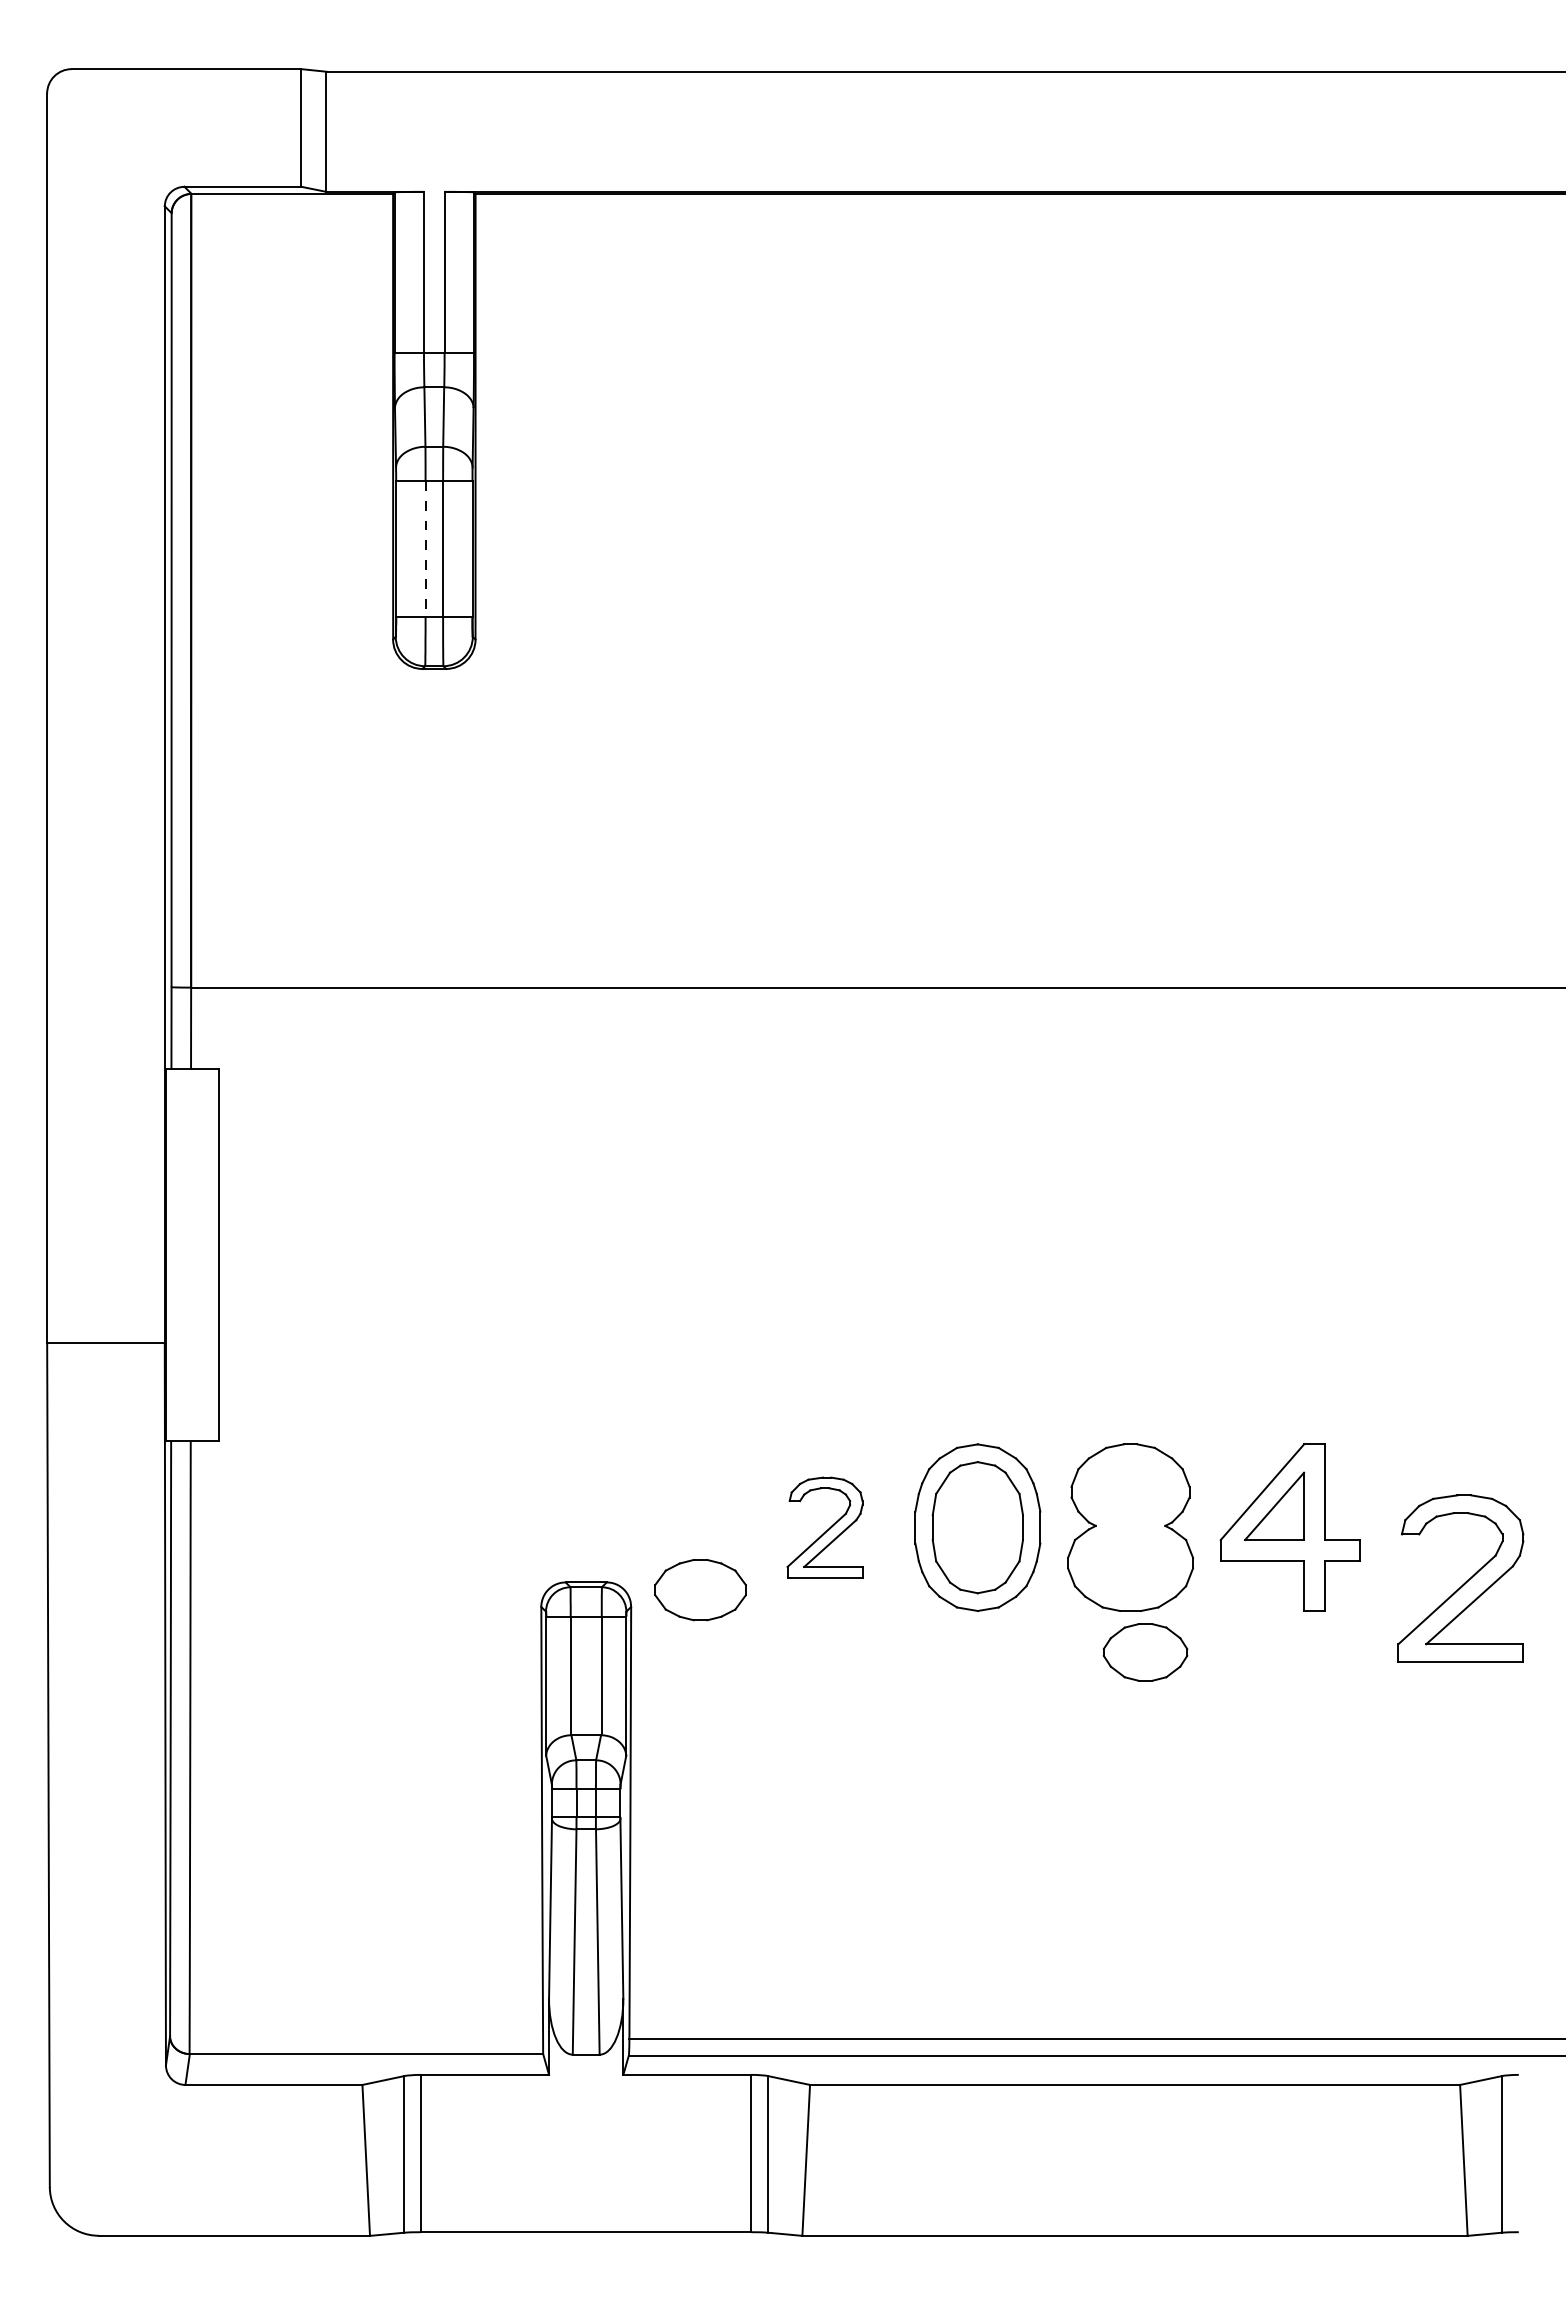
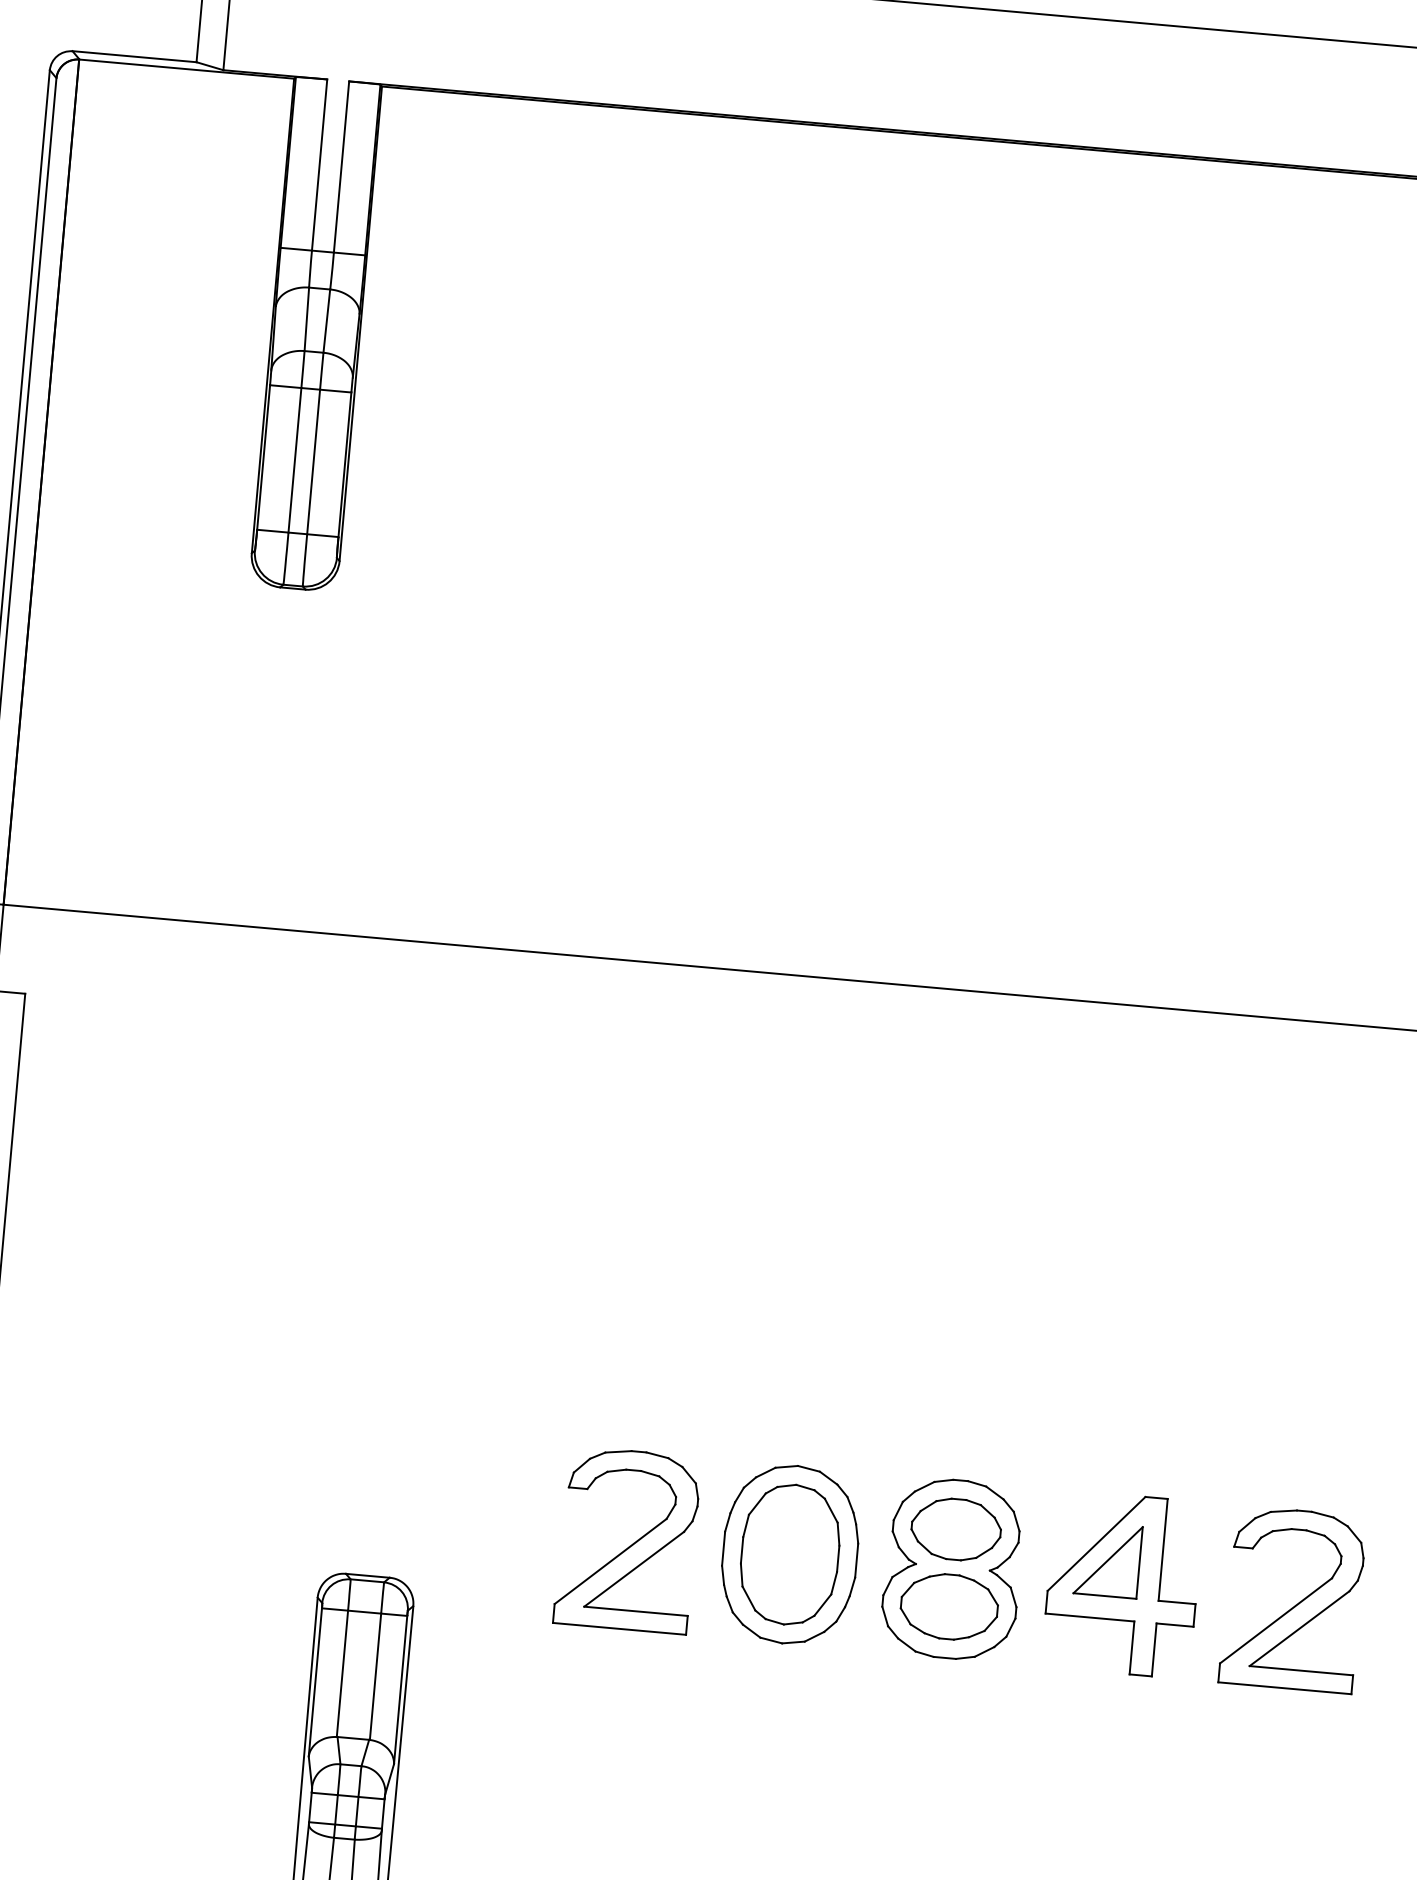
line: (425, 549) -> (294, 460), dashed -> solid
part: (824, 1527) -> (626, 1539), size x1.67
part: (1460, 1578) -> (1292, 1599), moved
part: (700, 1590) -> (949, 1607), moved
part: (1145, 1652) -> (956, 1529), moved

